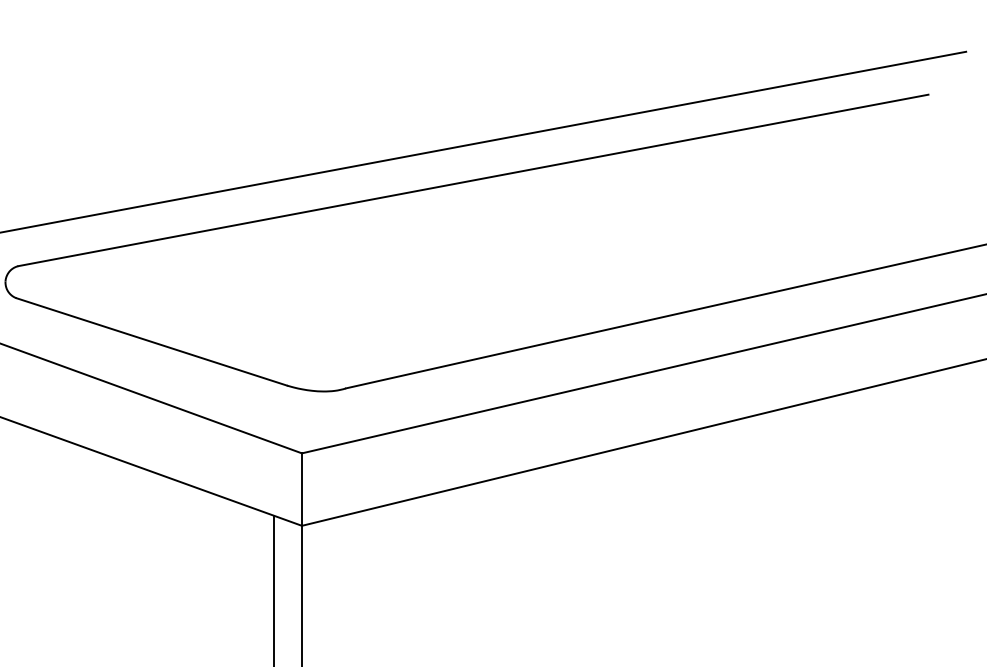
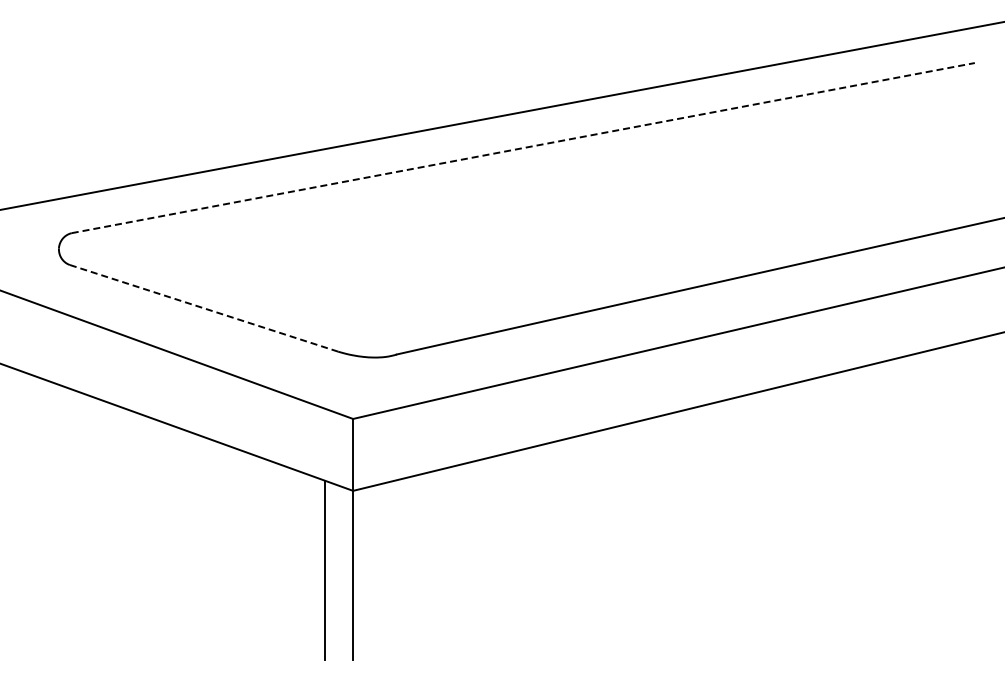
line: (473, 180) -> (523, 148), solid -> dashed
line: (152, 342) -> (204, 308), solid -> dashed

